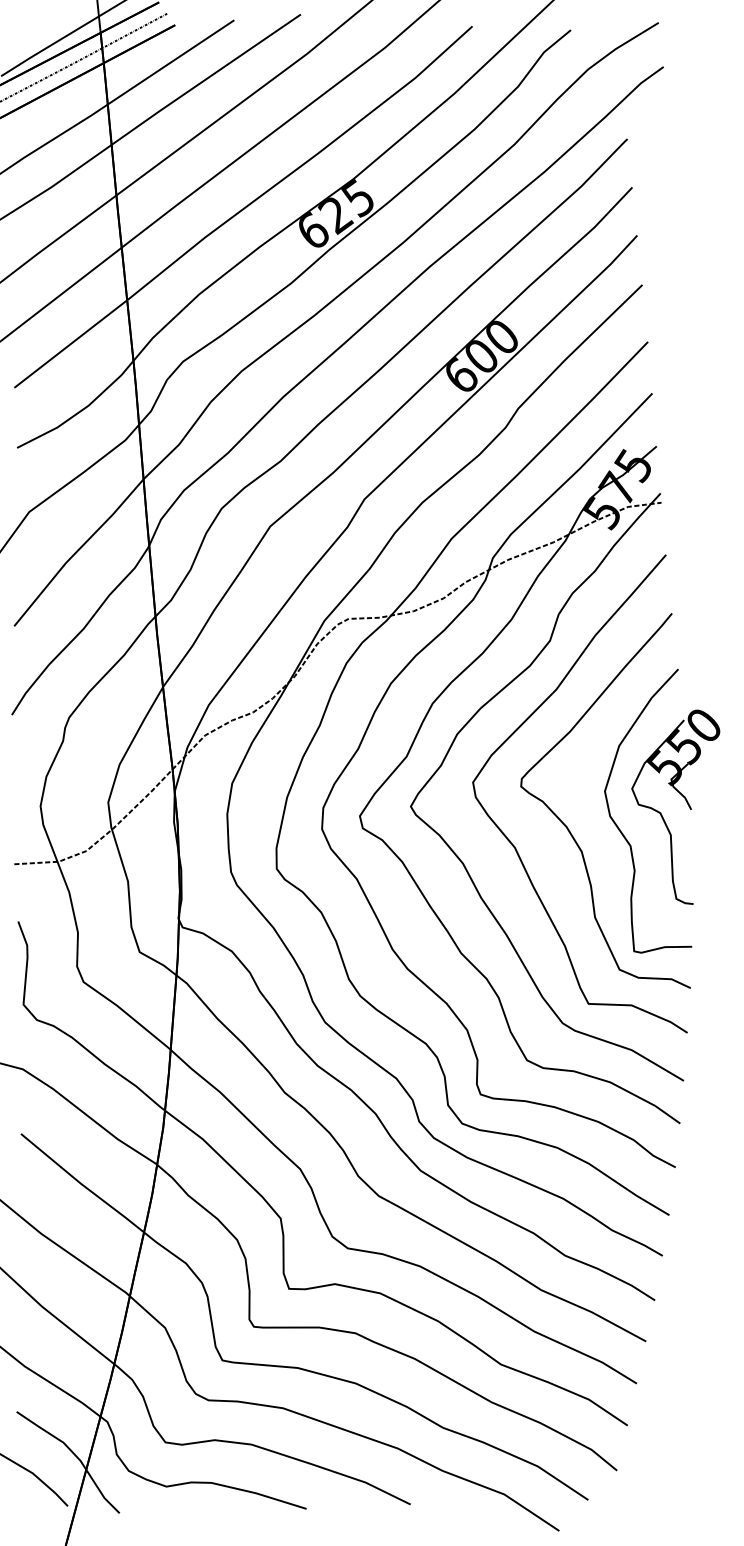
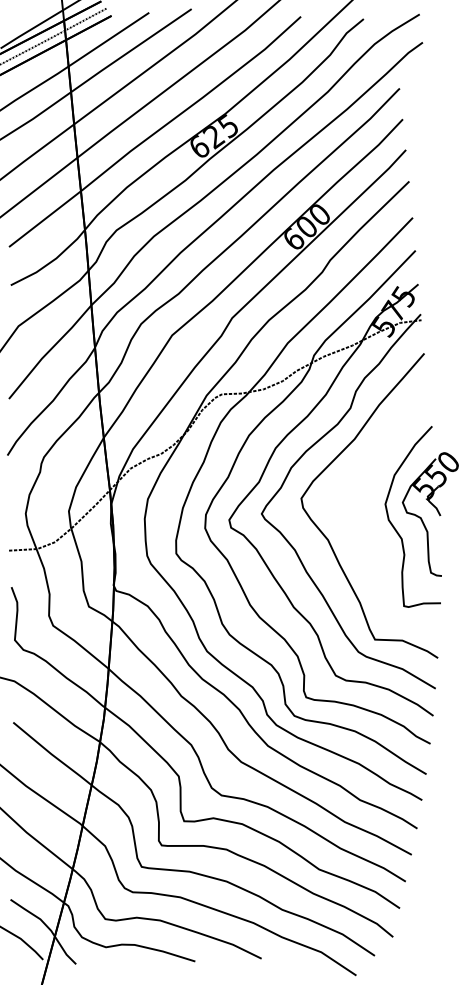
curve: (567, 824) -> (361, 525), removed

